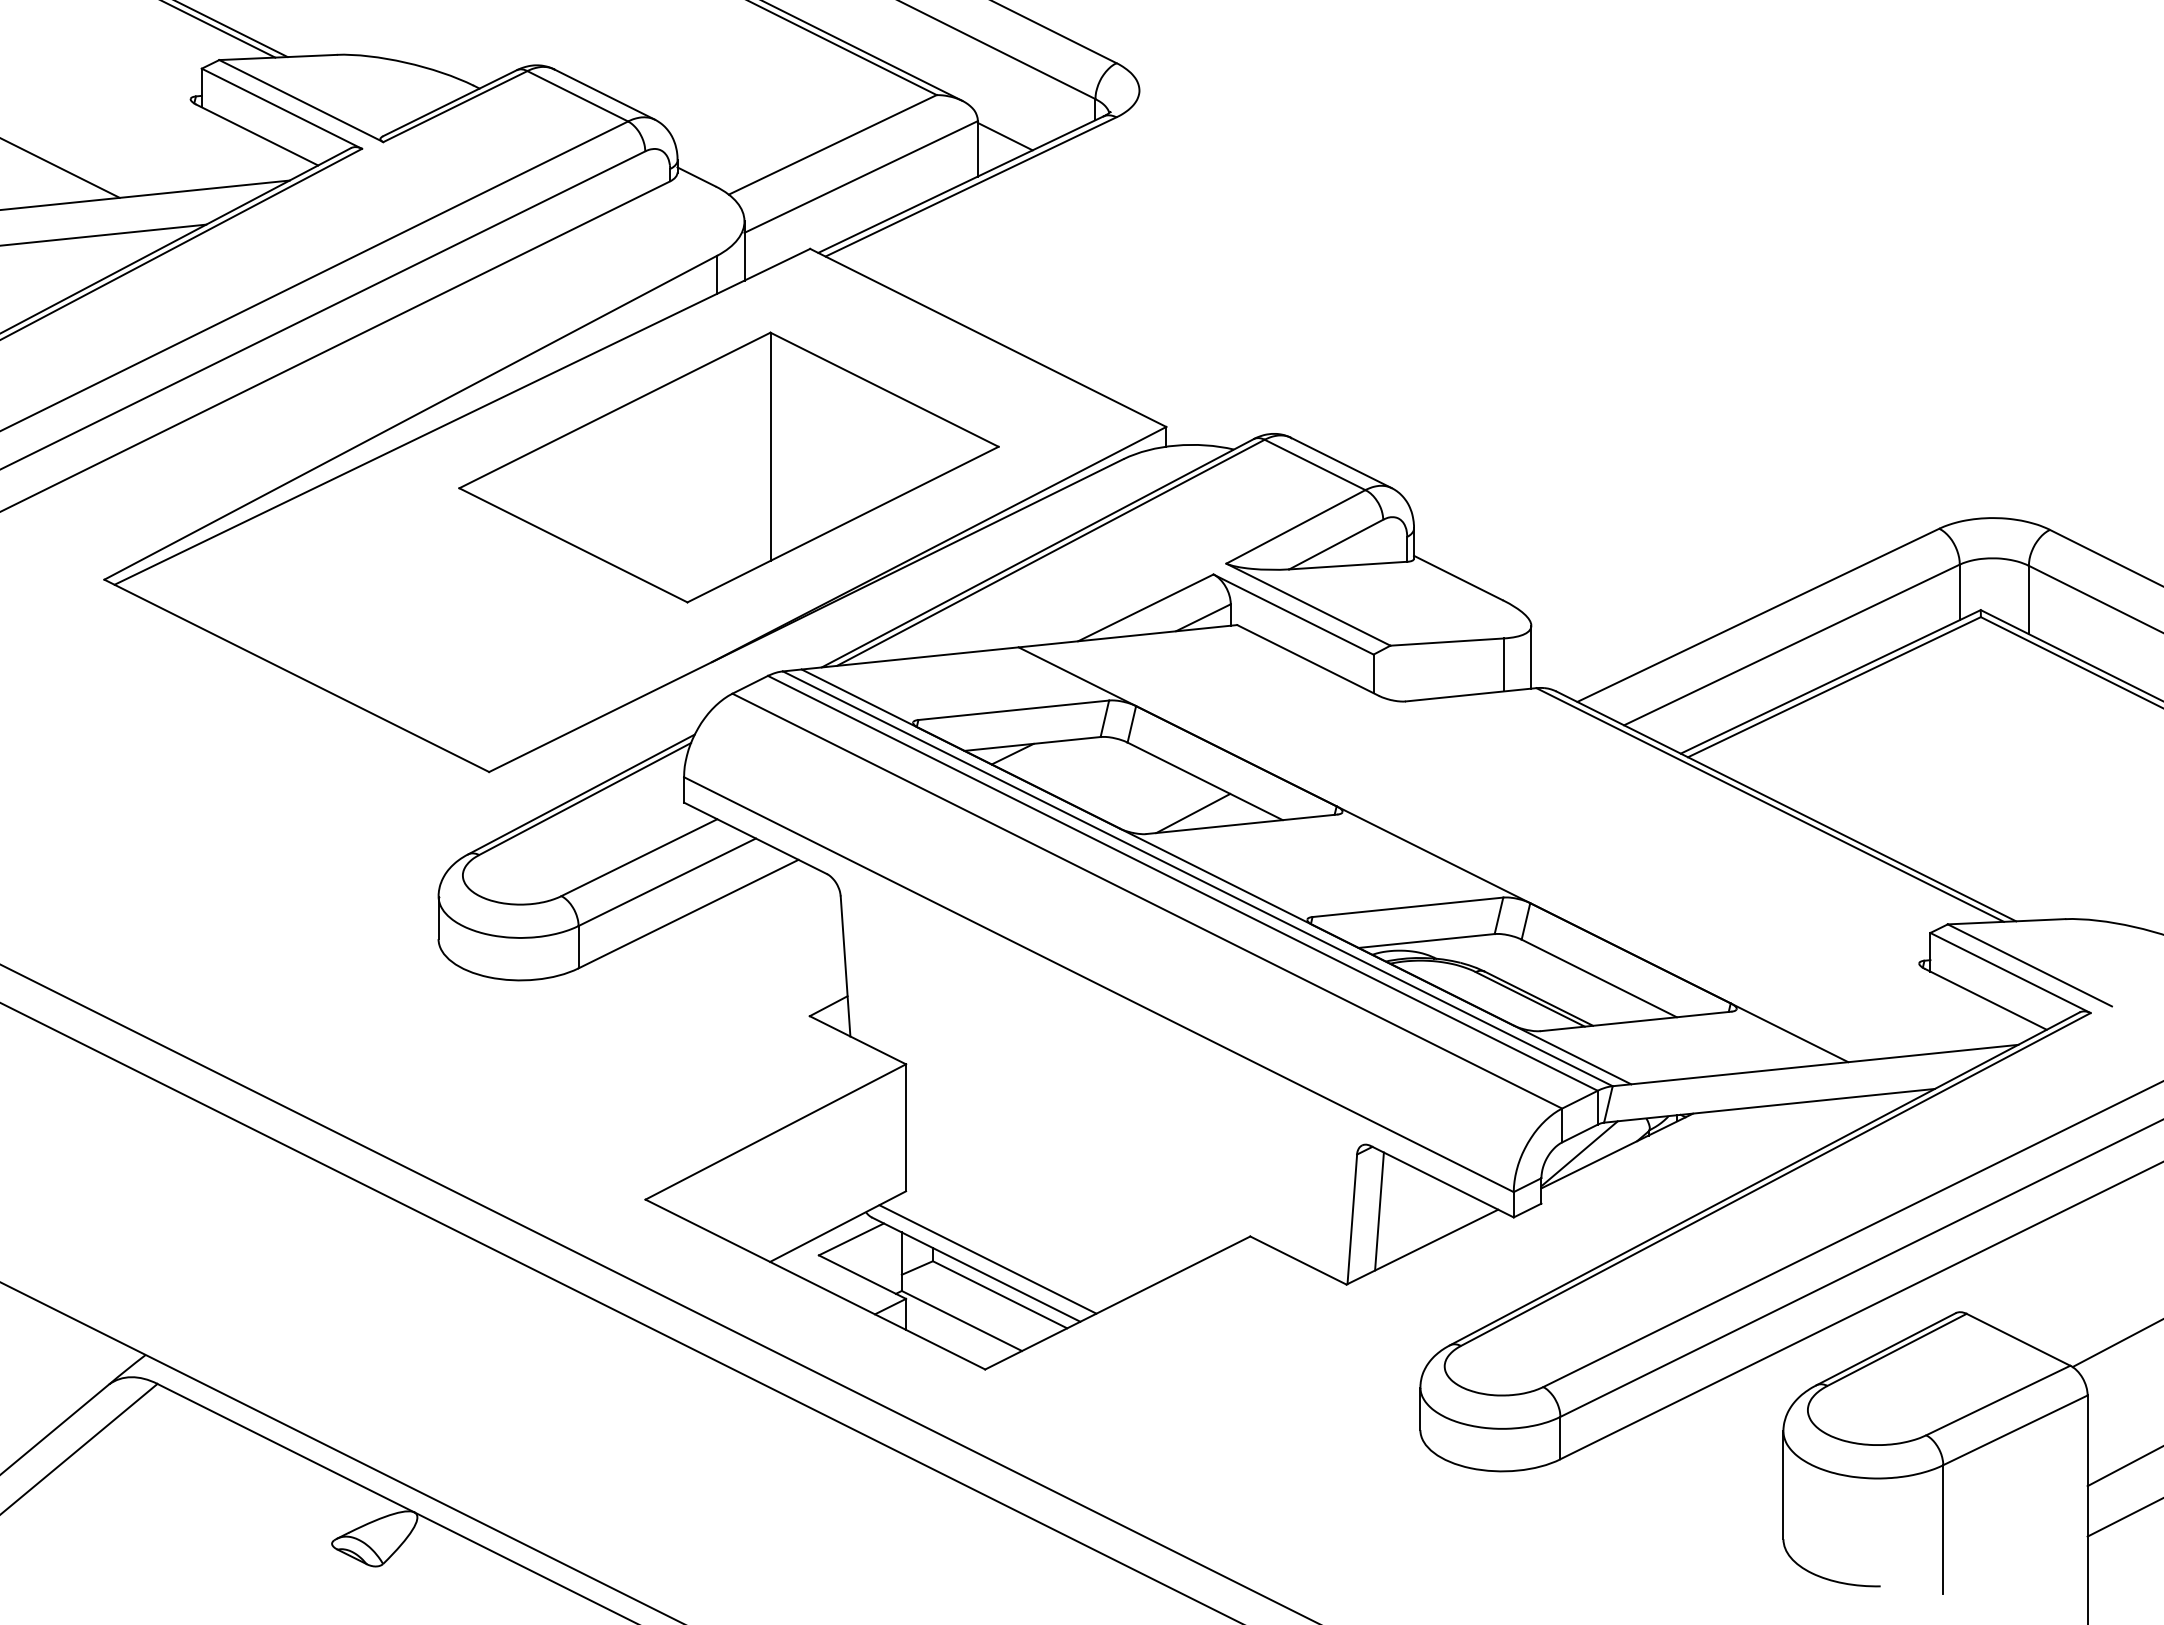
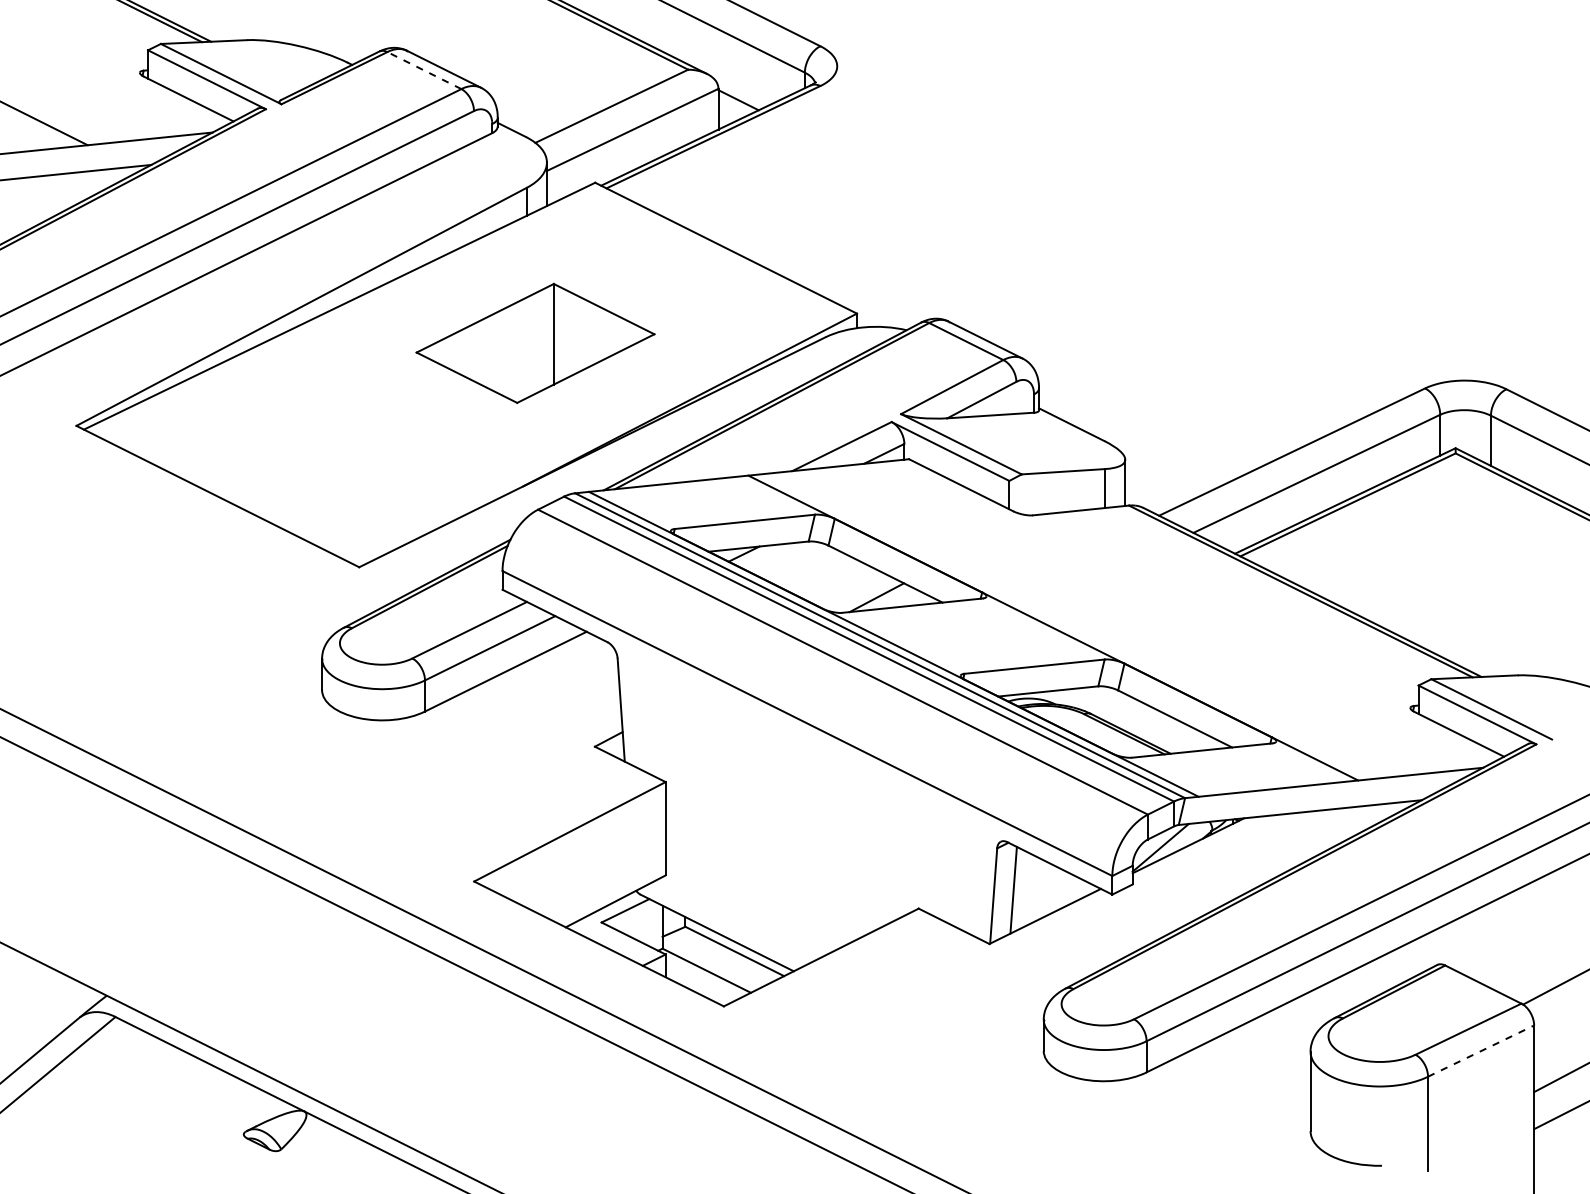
line: (577, 96) -> (424, 70), solid -> dashed
part: (728, 467) -> (535, 343), size x0.6
line: (987, 1259) -> (725, 925), removed
line: (2015, 1430) -> (1481, 1051), solid -> dashed

